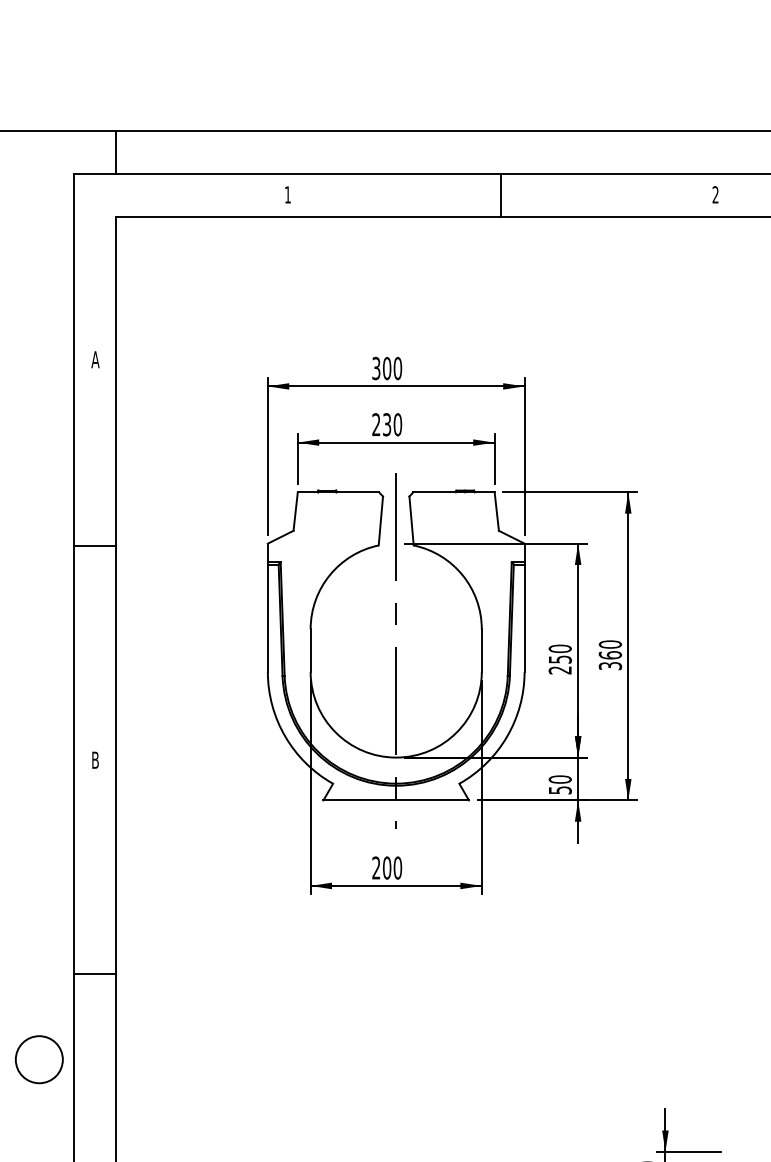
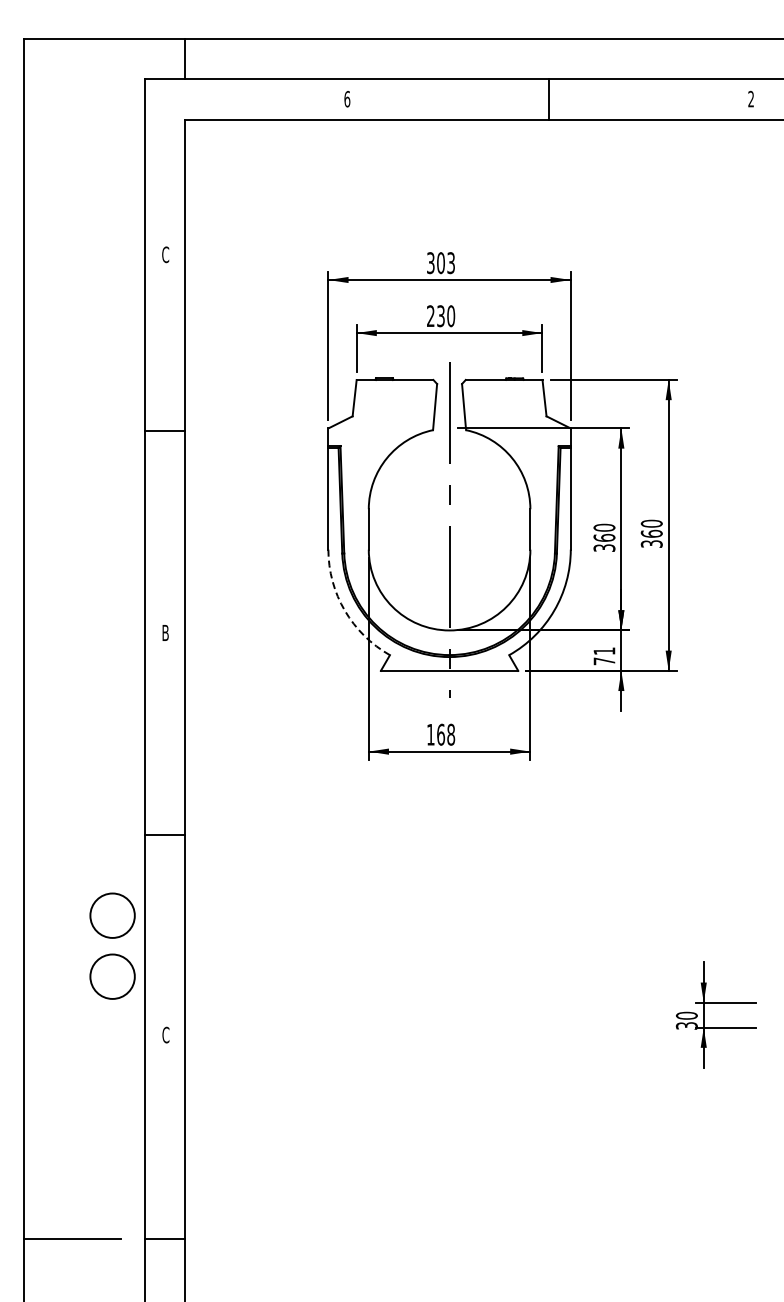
text: (288, 195) -> (347, 99), 1 -> 6
text: (95, 359) -> (165, 254), A -> C
text: (398, 368) -> (451, 263), 300 -> 303
text: (560, 664) -> (604, 542), 250 -> 360
arc: (284, 736) -> (344, 610), solid -> dashed
text: (560, 785) -> (604, 656), 50 -> 71
text: (387, 867) -> (441, 734), 200 -> 168
circle: (39, 1124) -> (112, 976), added

